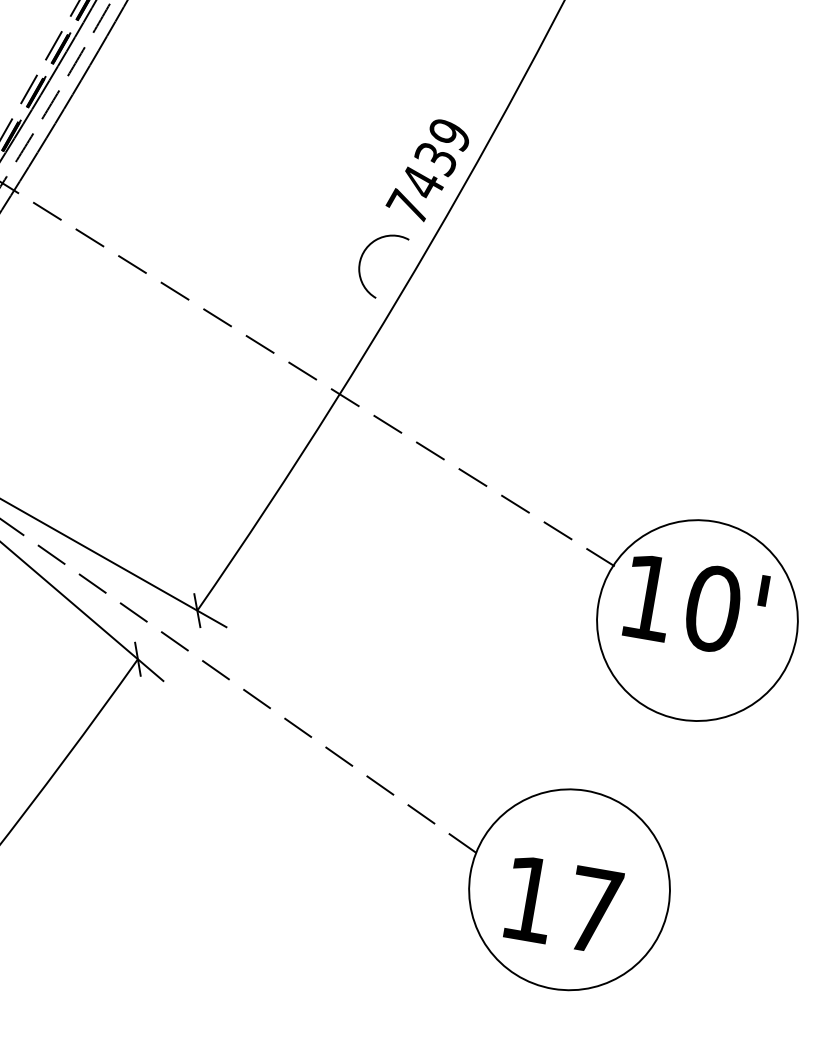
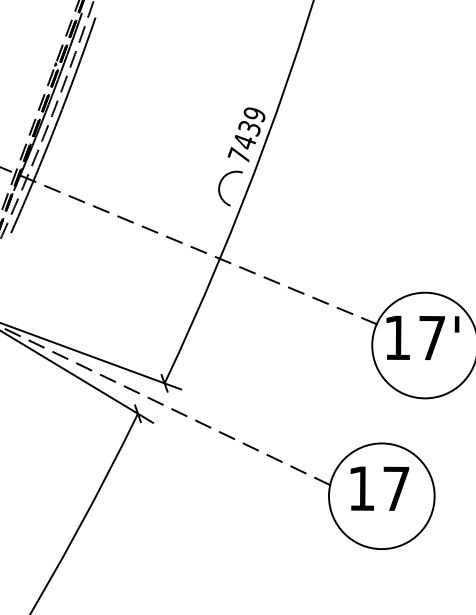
text: (712, 607) -> (431, 337), 10' -> 17'
text: (562, 904) -> (379, 488), moved

